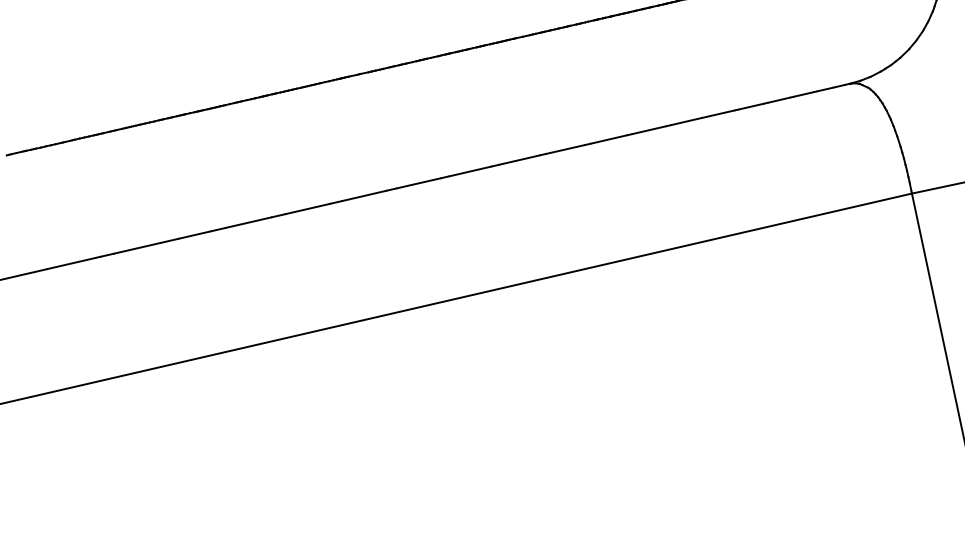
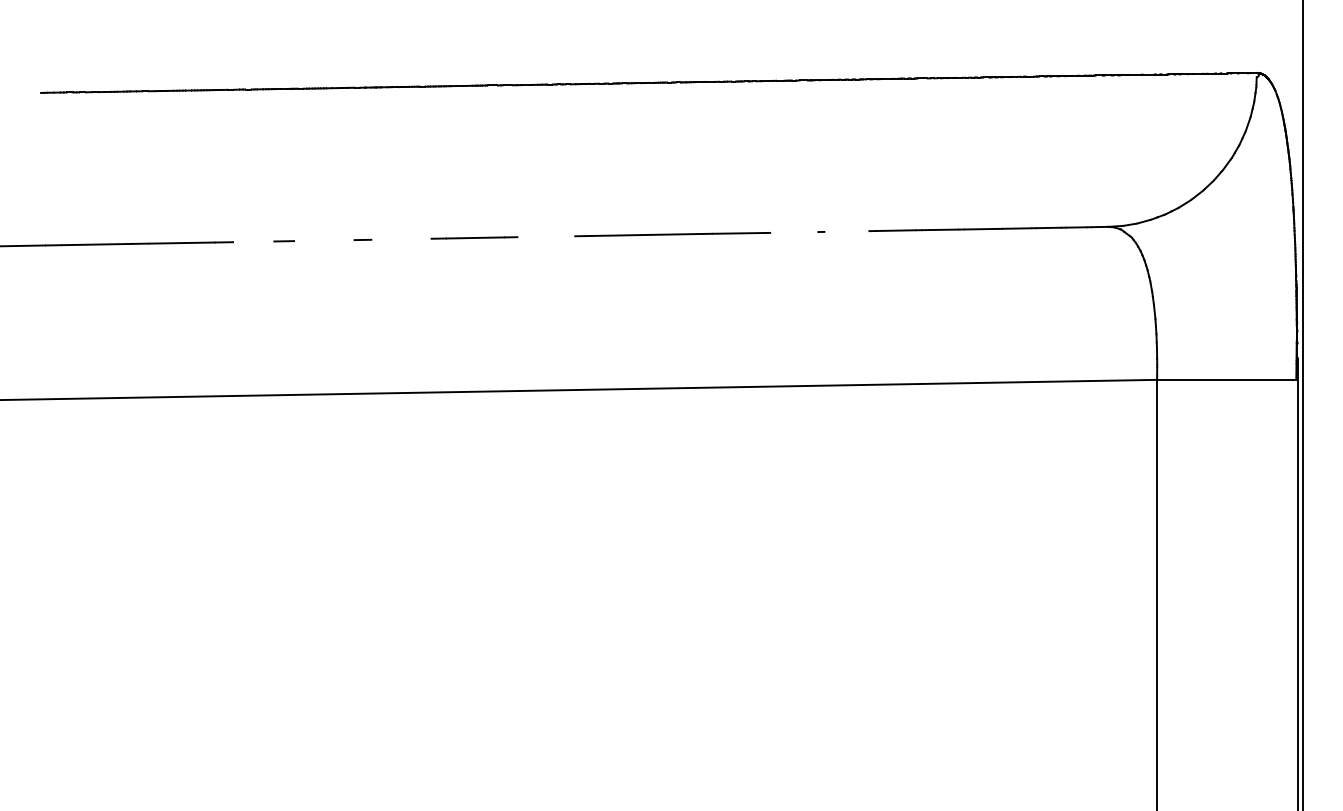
line: (648, 130) -> (846, 231), removed
line: (608, 139) -> (794, 232), removed
line: (418, 183) -> (546, 236), removed
line: (307, 208) -> (401, 238), removed
line: (248, 222) -> (323, 240), removed
line: (194, 234) -> (253, 241), removed

